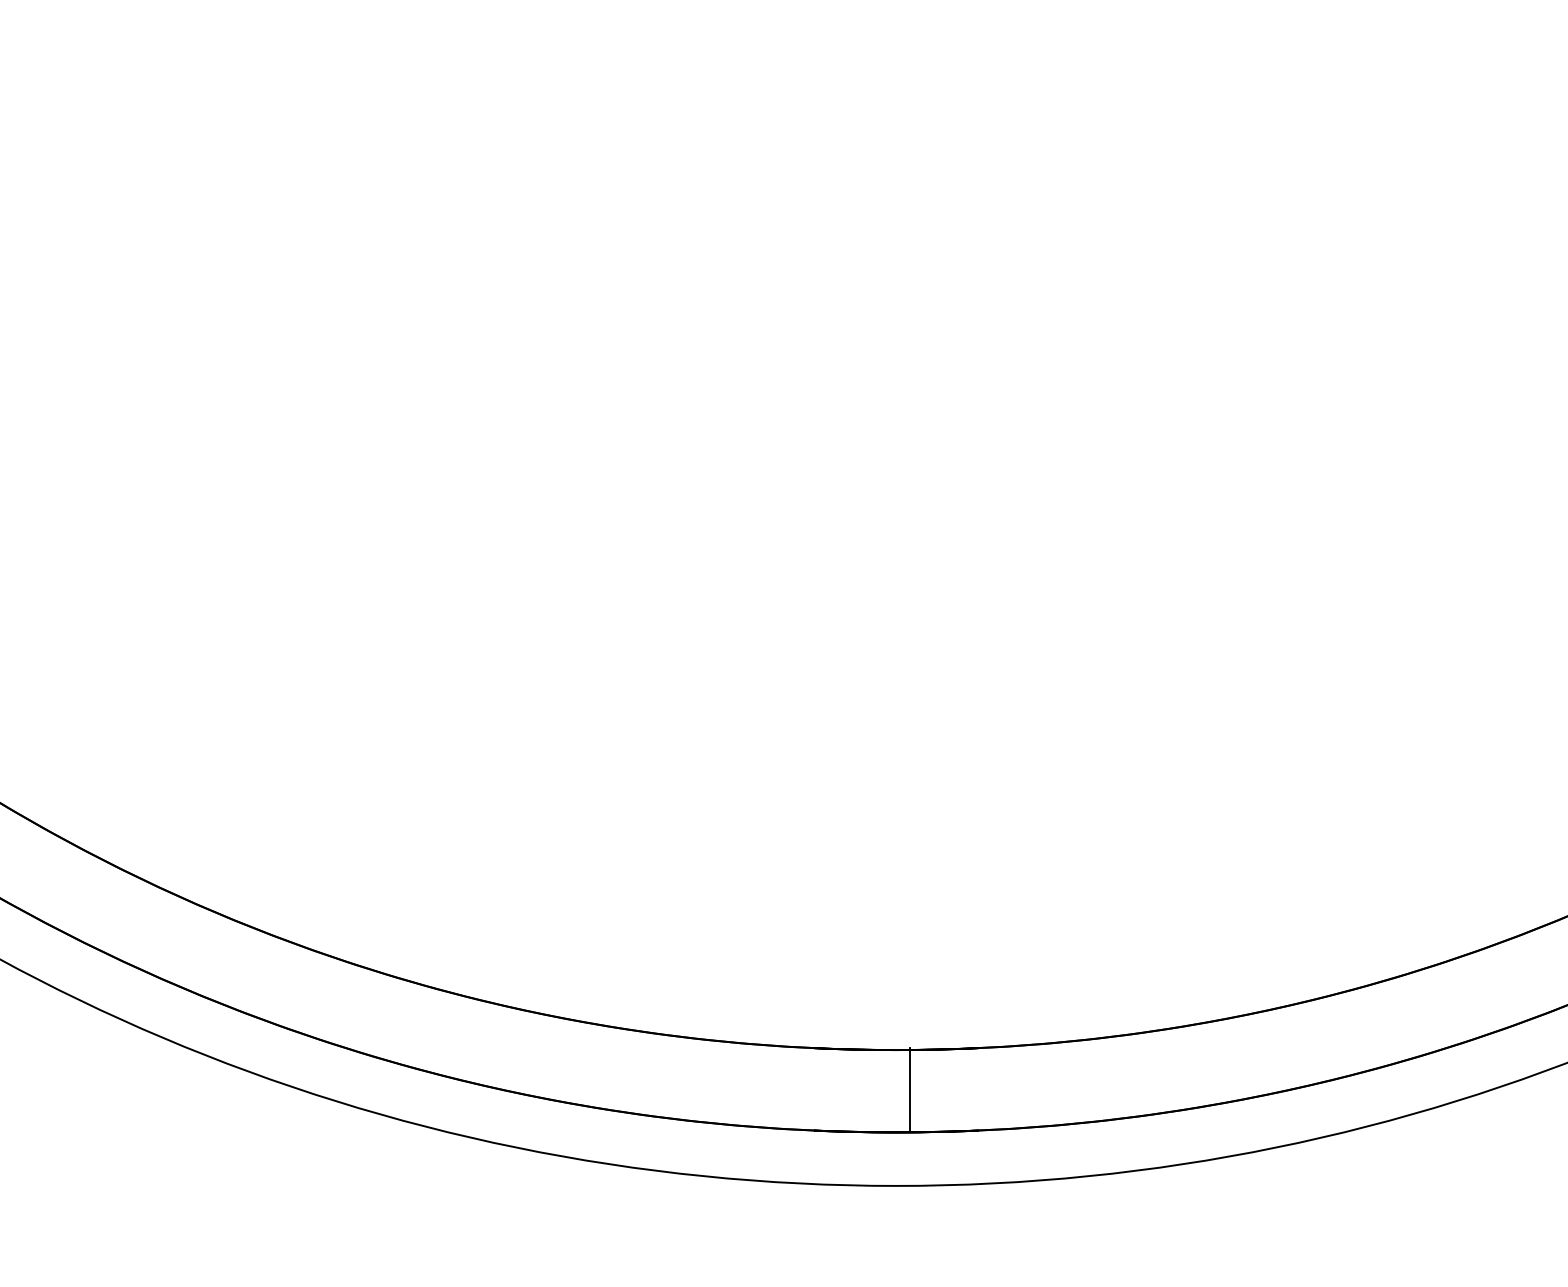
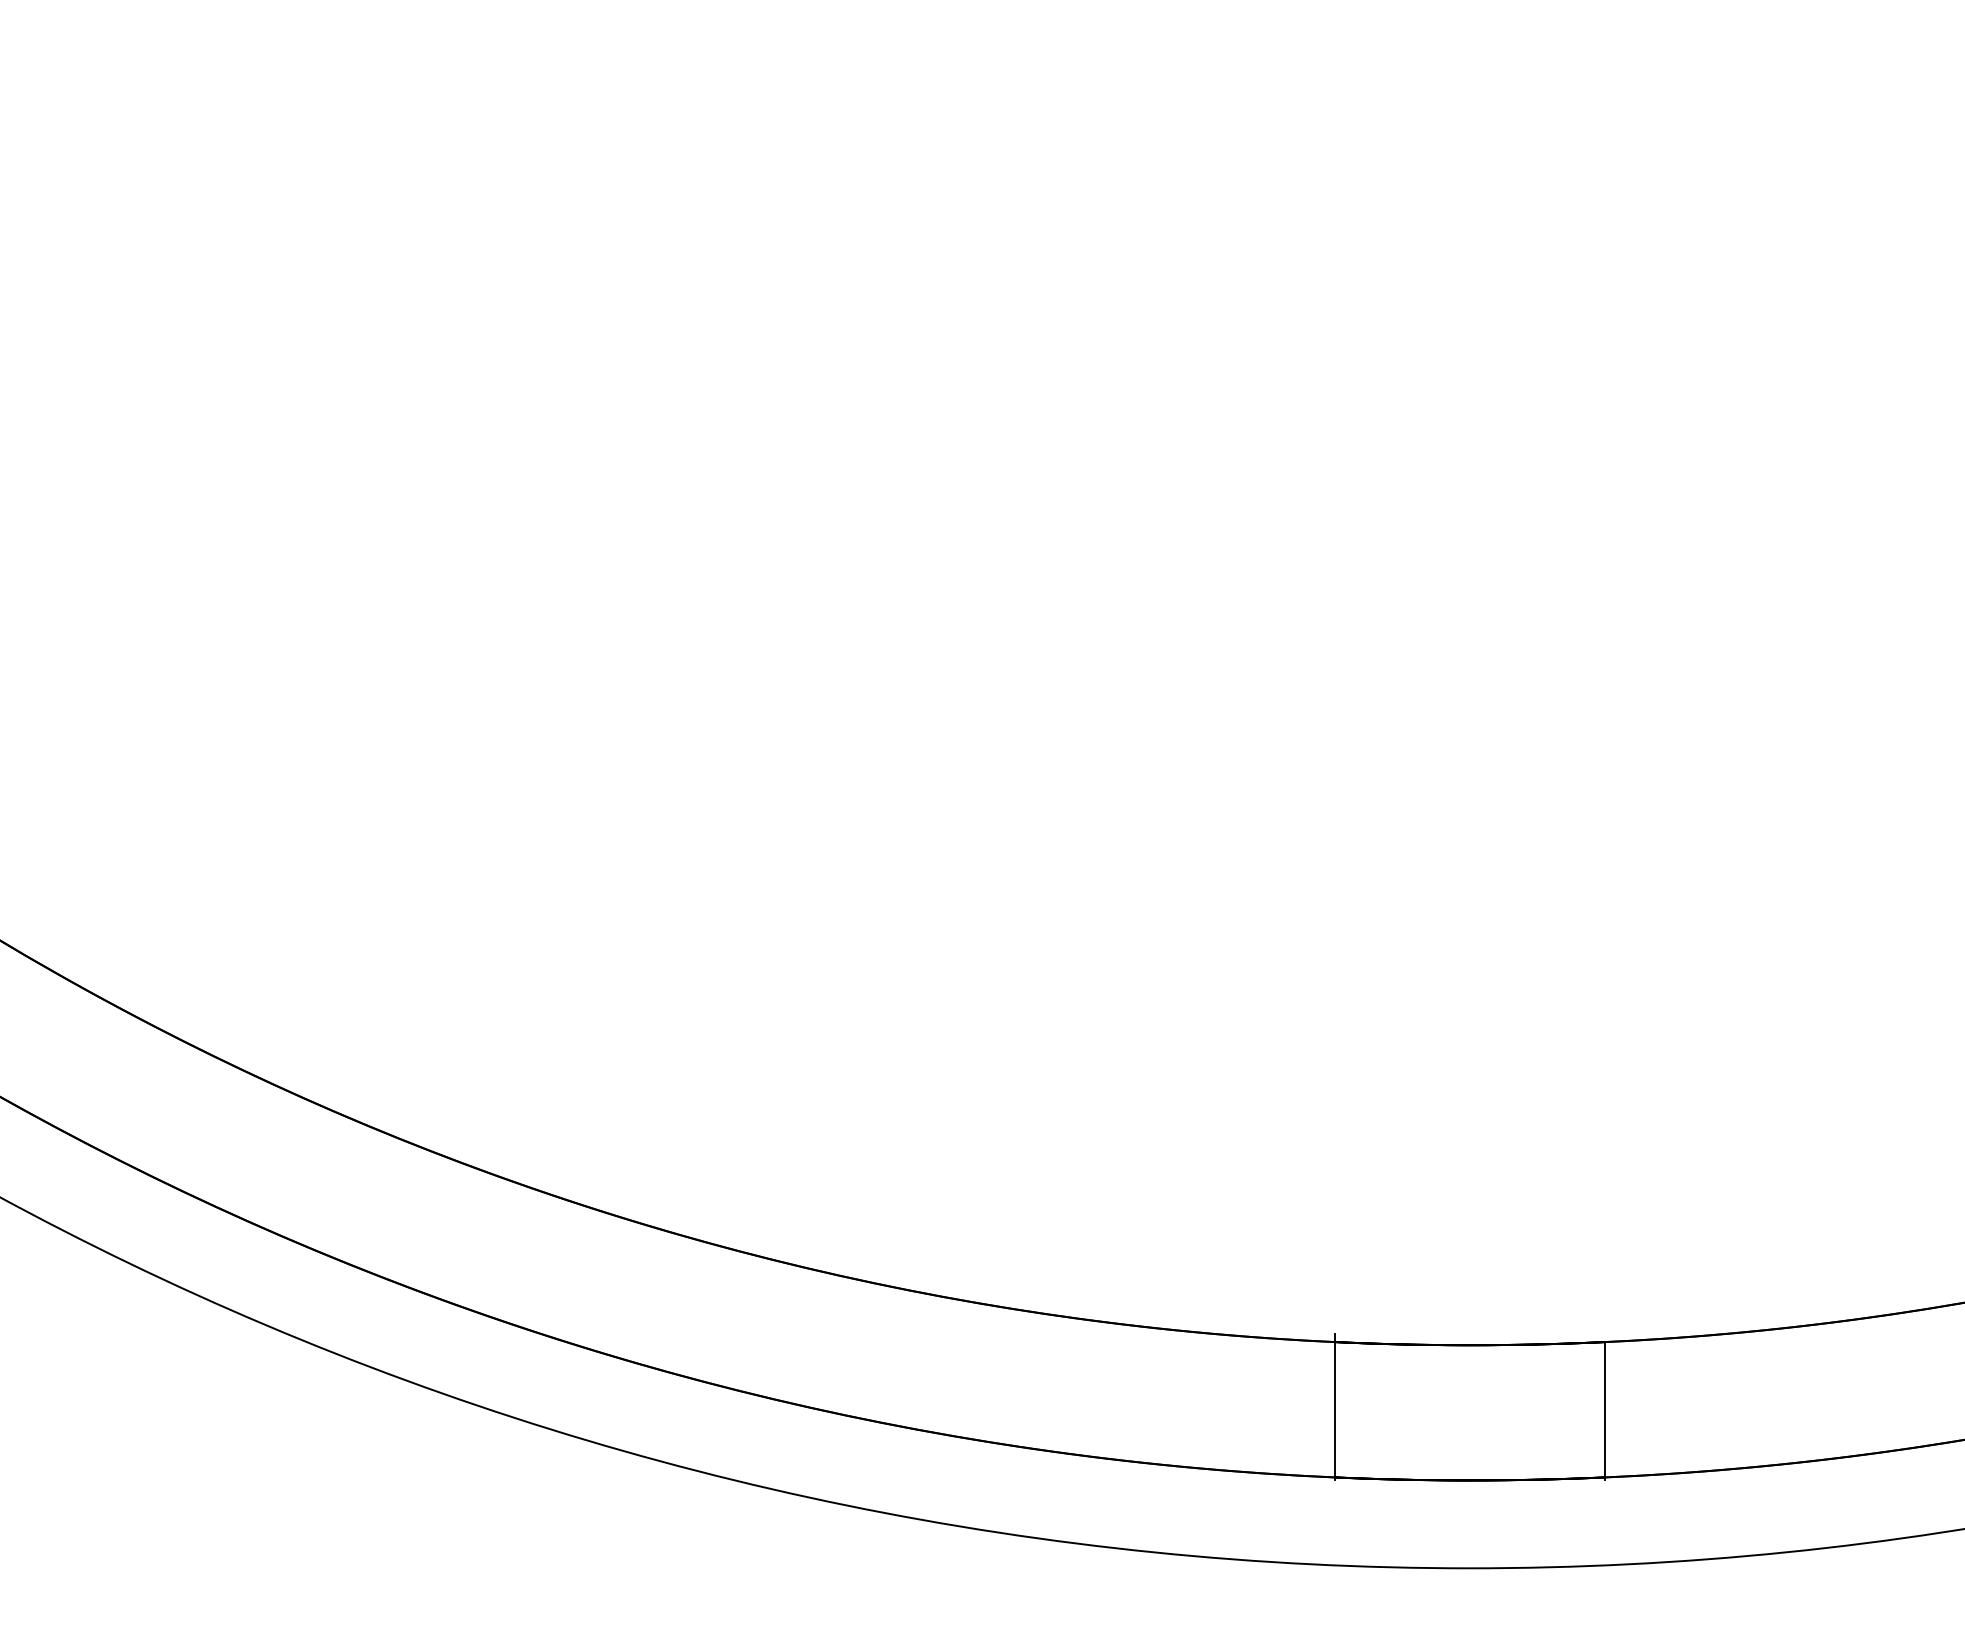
line: (813, 1087) -> (1334, 1406), added
line: (909, 1090) -> (1605, 1411), moved

